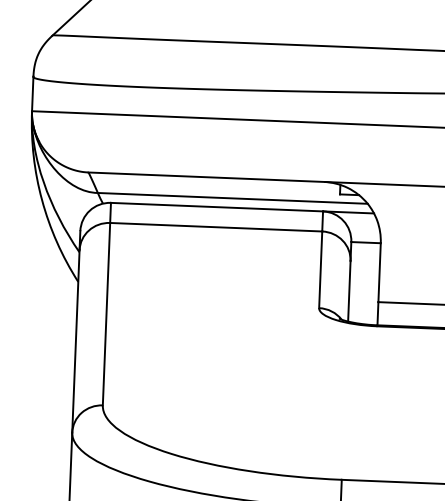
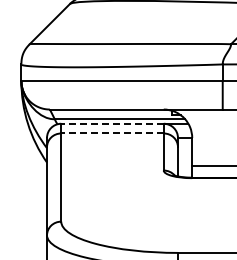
line: (217, 206) -> (112, 123), solid -> dashed
line: (216, 227) -> (112, 133), solid -> dashed

